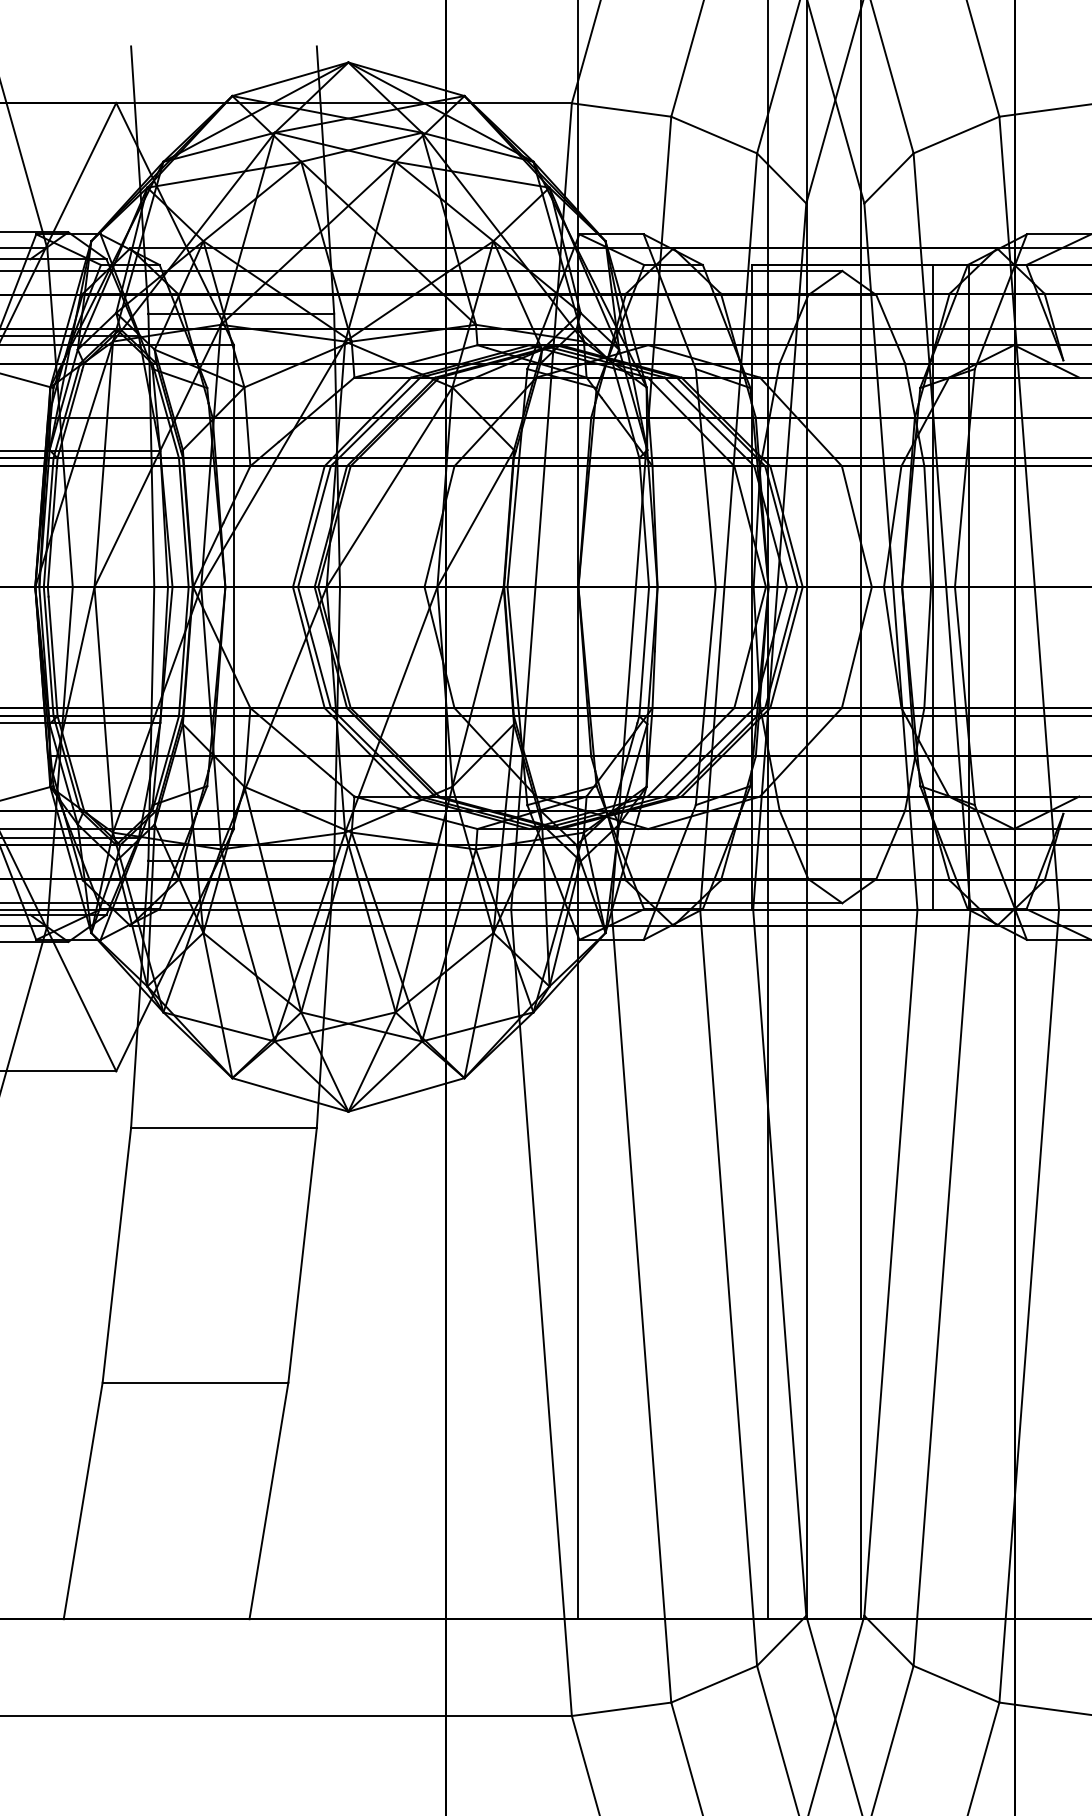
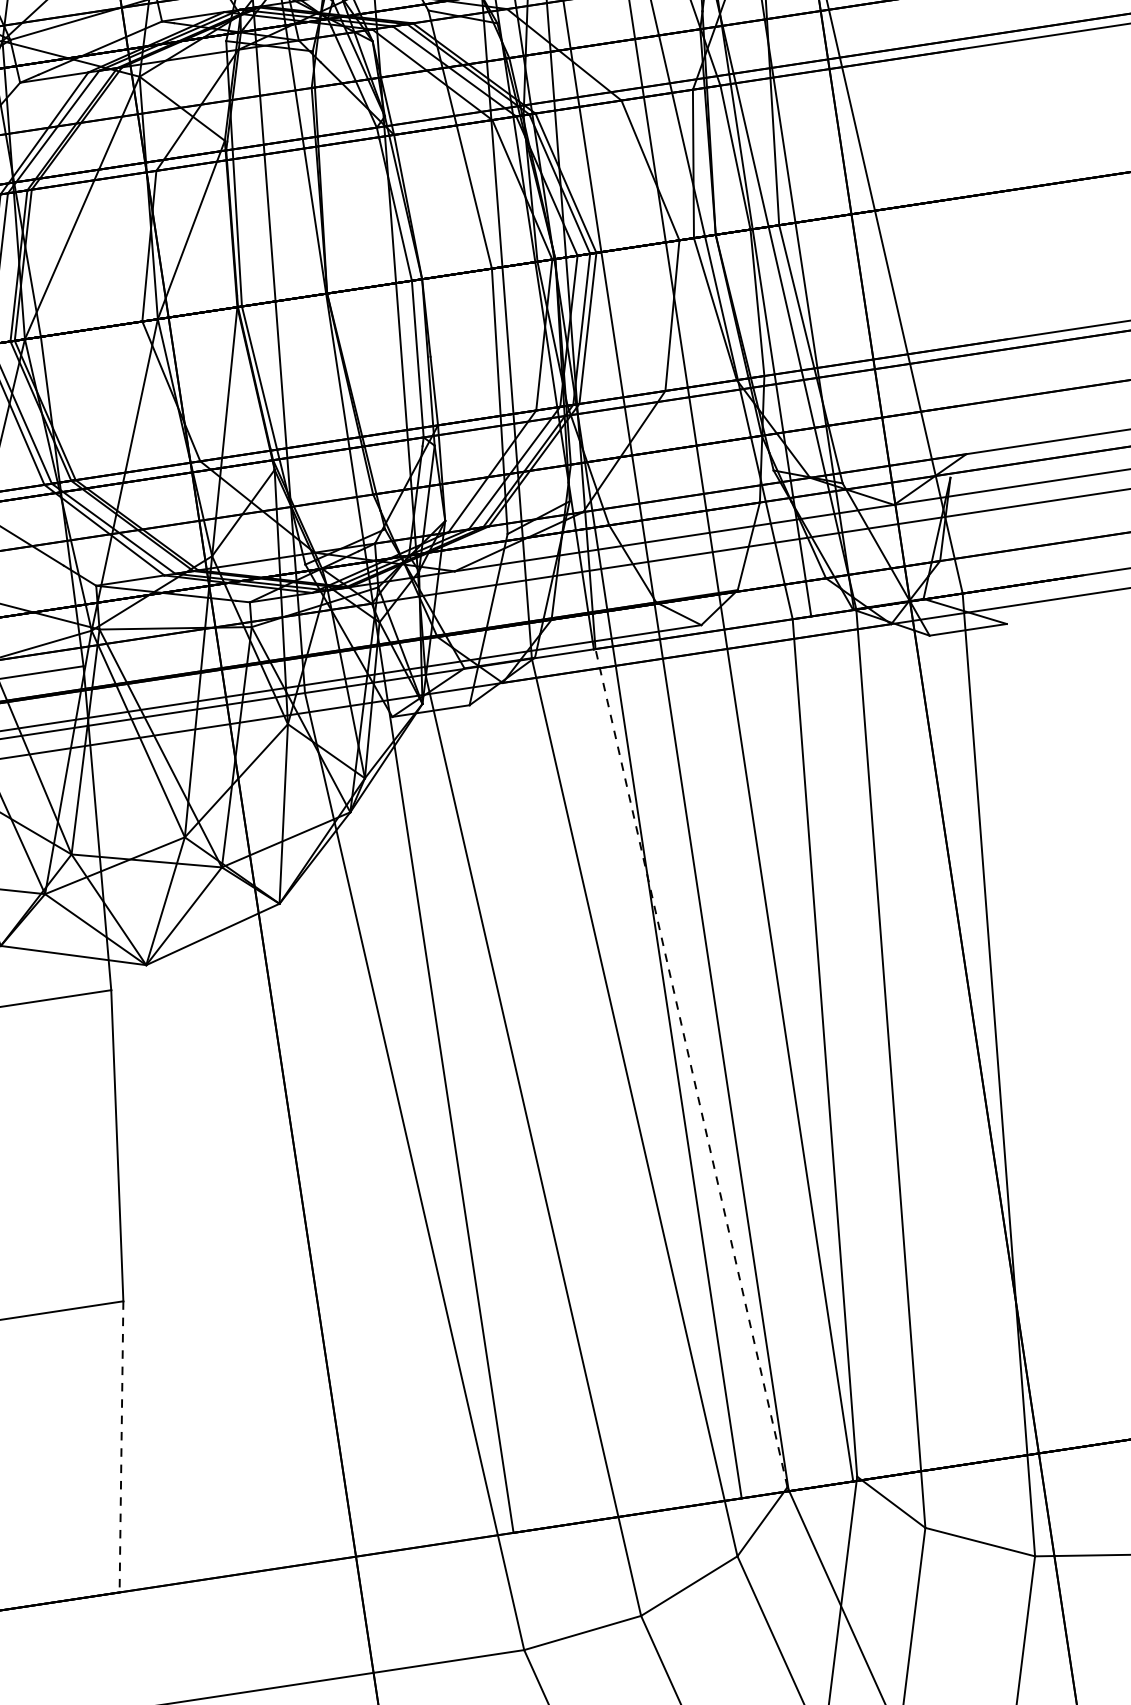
line: (779, 1262) -> (691, 1067), solid -> dashed
line: (268, 1500) -> (120, 1446), solid -> dashed

